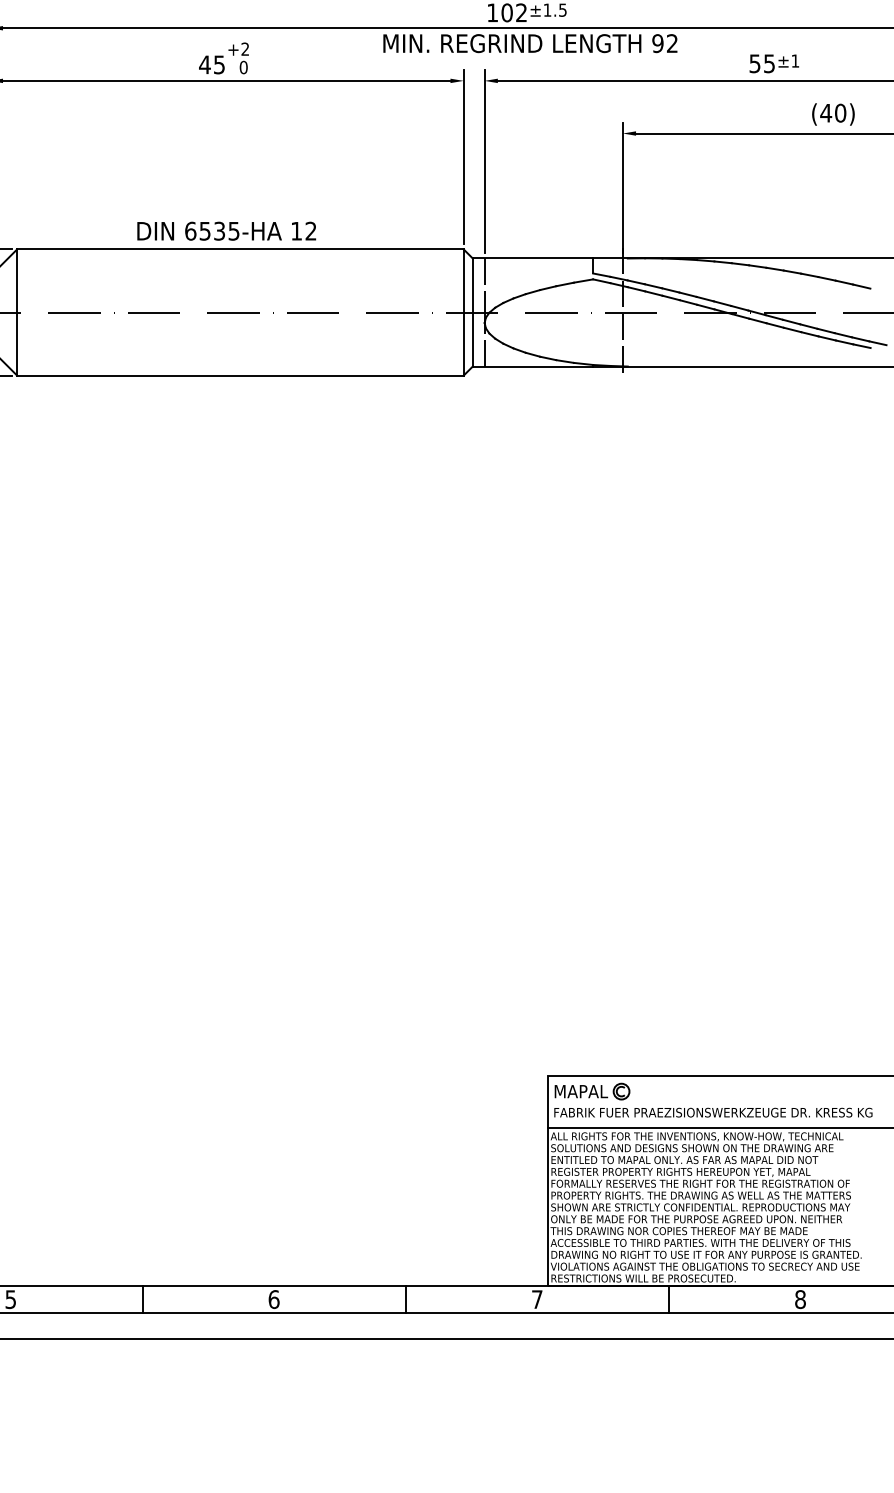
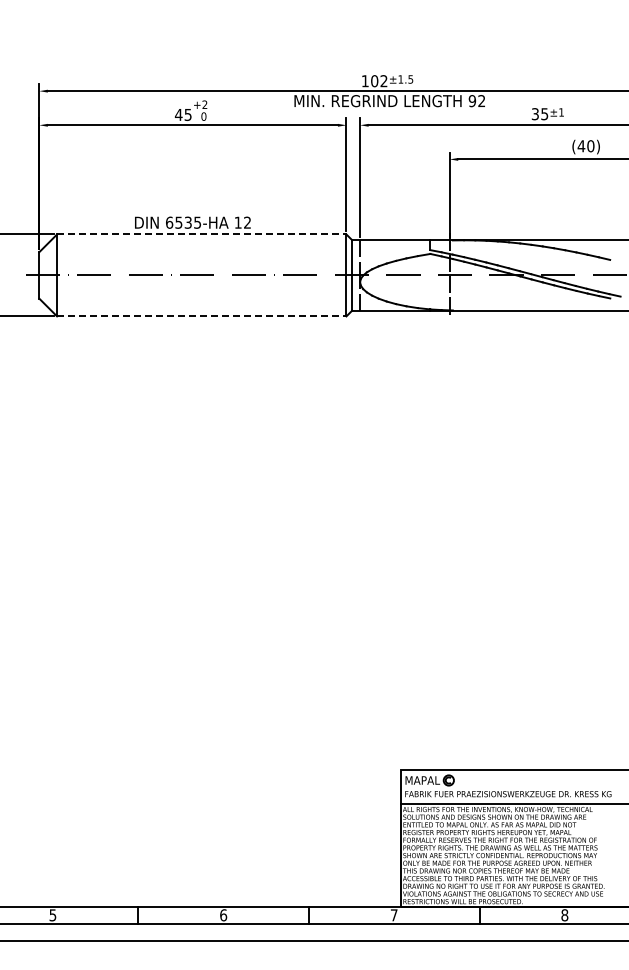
text: (755, 62) -> (535, 113), 55 -> 35
line: (240, 249) -> (201, 234), solid -> dashed
line: (240, 375) -> (201, 316), solid -> dashed

